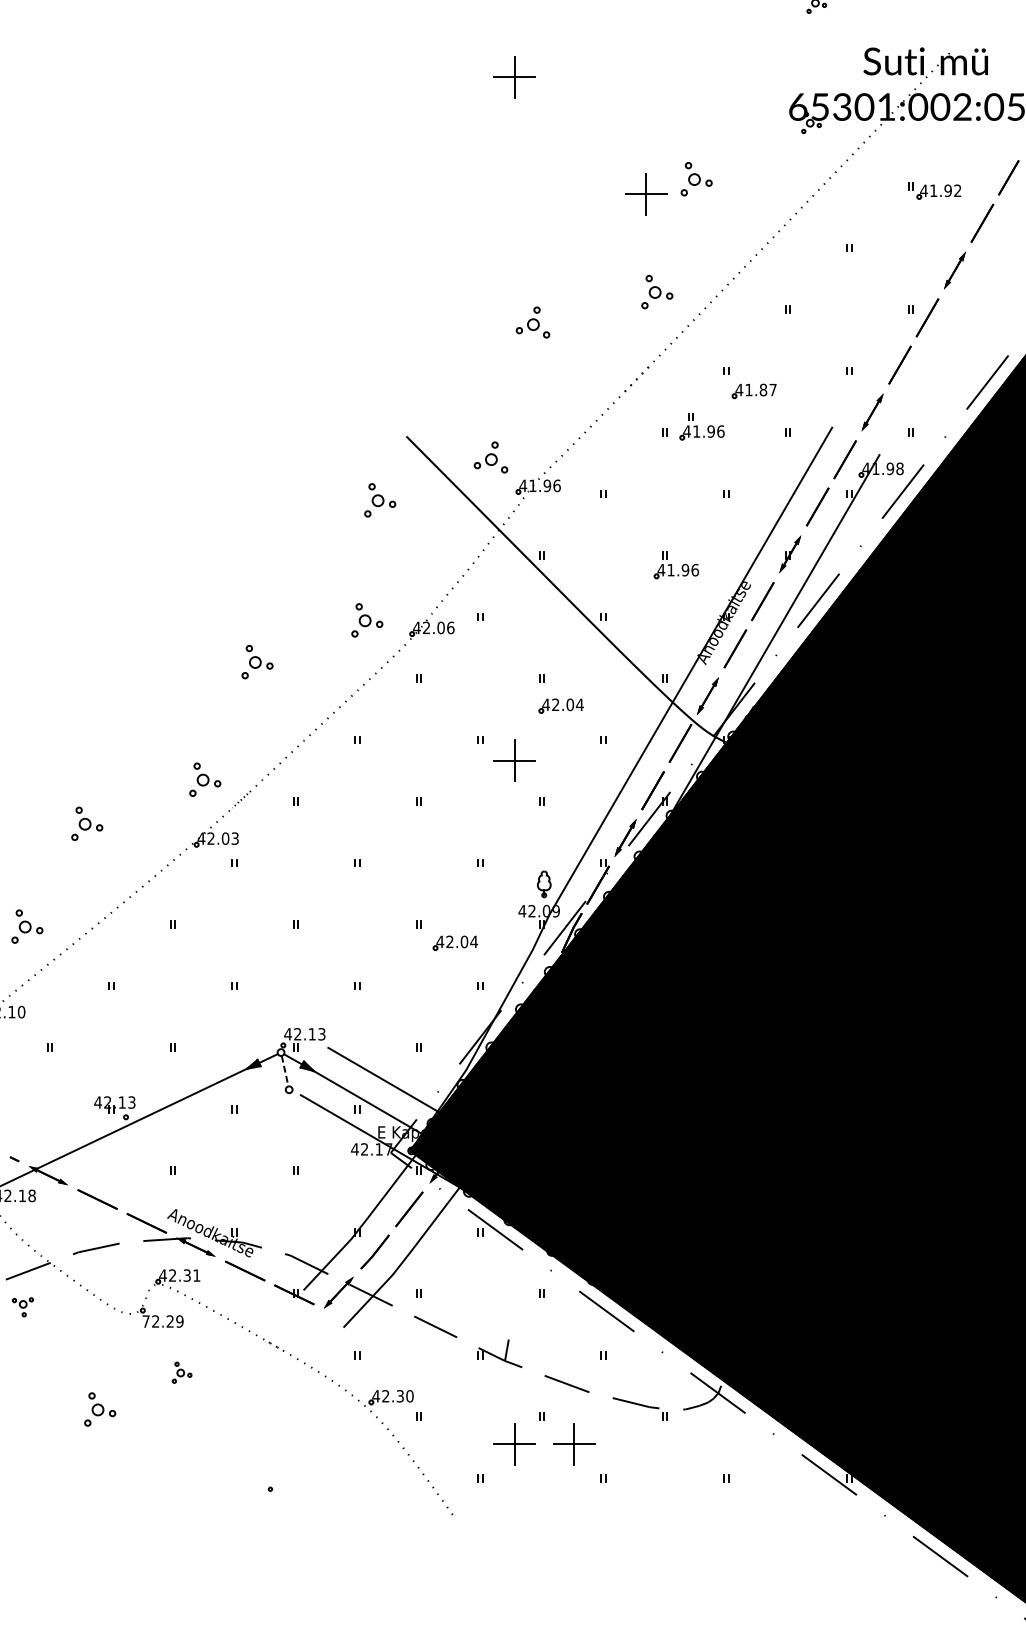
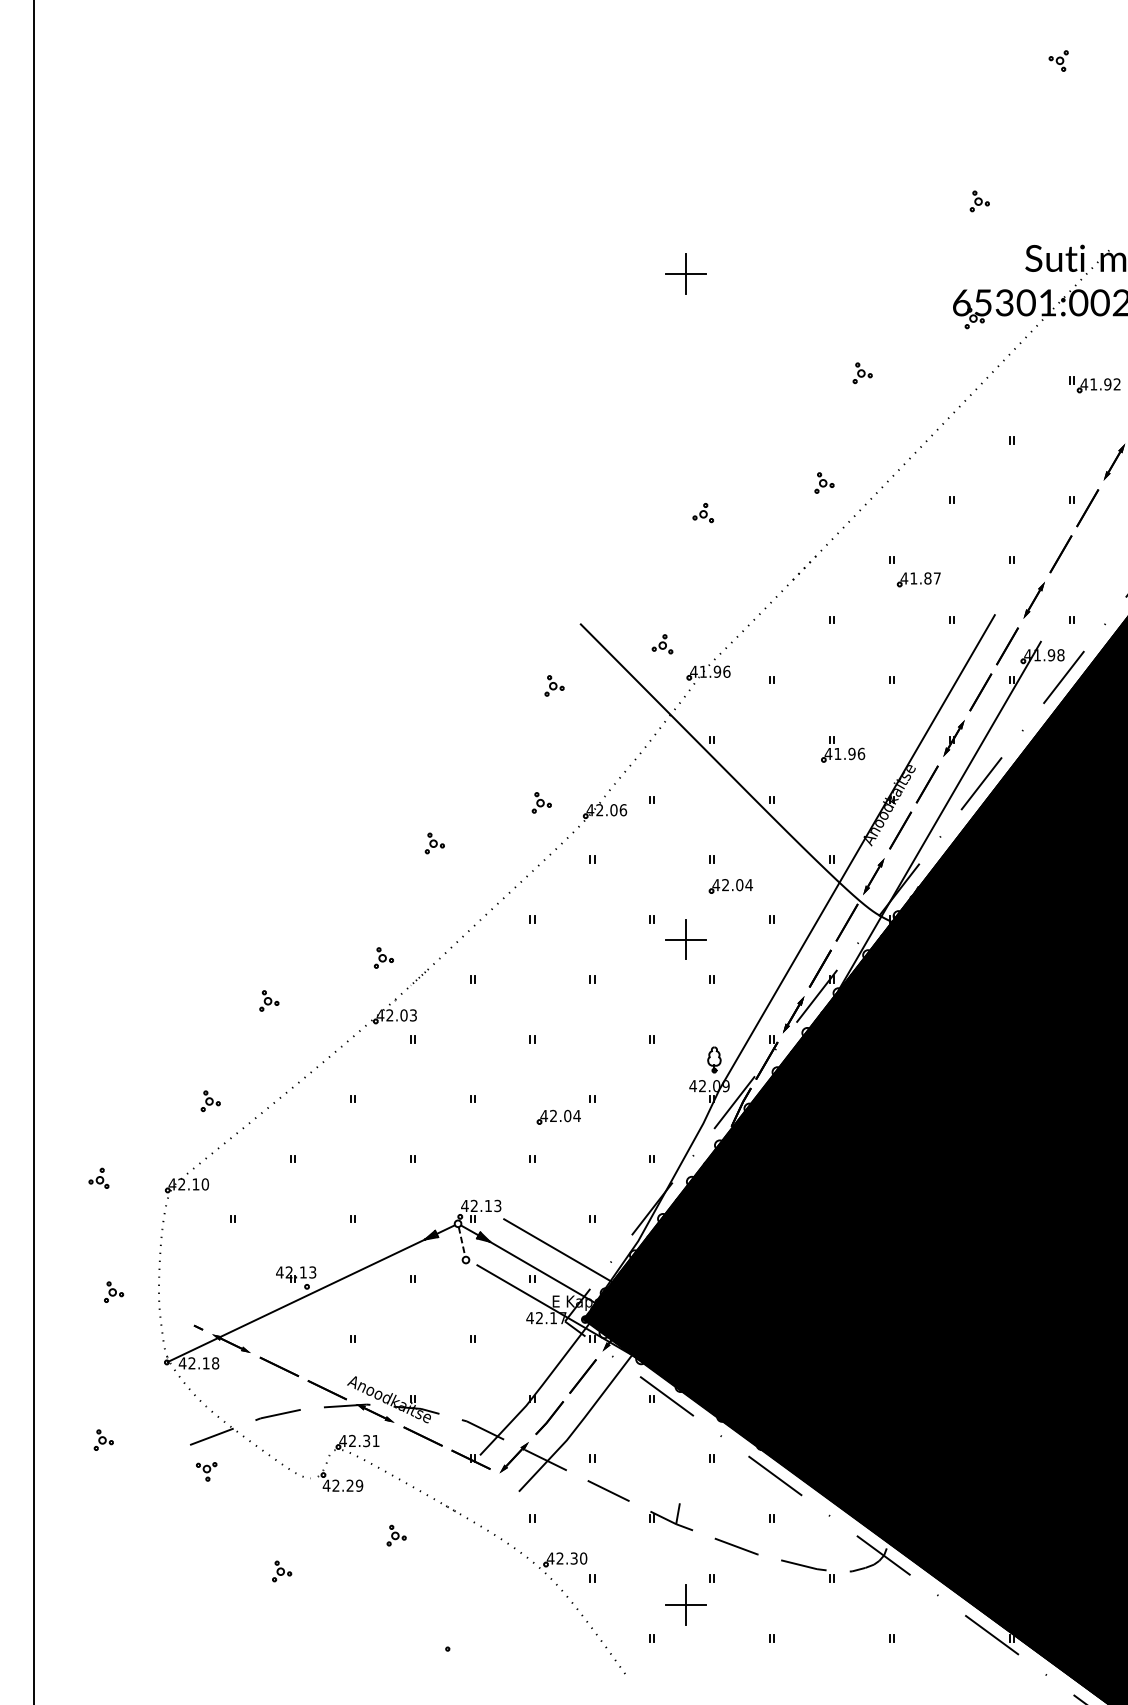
part: (696, 179) -> (862, 373), size x0.62
part: (645, 193) -> (813, 387), removed
part: (657, 291) -> (824, 482), size x0.62
part: (532, 323) -> (702, 513), size x0.62
part: (702, 427) -> (868, 614), removed
part: (490, 457) -> (662, 644), size x0.62
part: (380, 499) -> (554, 685), size x0.62
part: (366, 620) -> (541, 802), size x0.62
part: (256, 662) -> (434, 843), size x0.62
part: (204, 779) -> (383, 957), size x0.62
part: (87, 823) -> (269, 1000), size x0.62
part: (26, 927) -> (210, 1101), size x0.62
part: (455, 942) -> (558, 1116), moved
text: (145, 1321) -> (326, 1485), 72.29 -> 42.29
part: (181, 1372) -> (396, 1535), moved
part: (100, 1409) -> (282, 1571), size x0.62
part: (574, 1443) -> (743, 1604), removed

